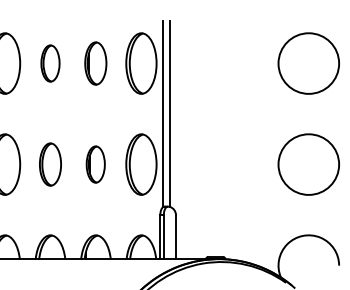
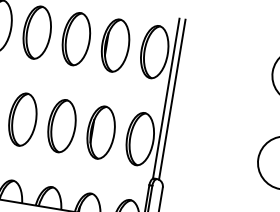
part: (50, 63) -> (76, 39), size x1.67
part: (95, 63) -> (115, 45), size x1.43
part: (50, 164) -> (62, 126), size x1.43
part: (95, 164) -> (100, 132), size x1.67

